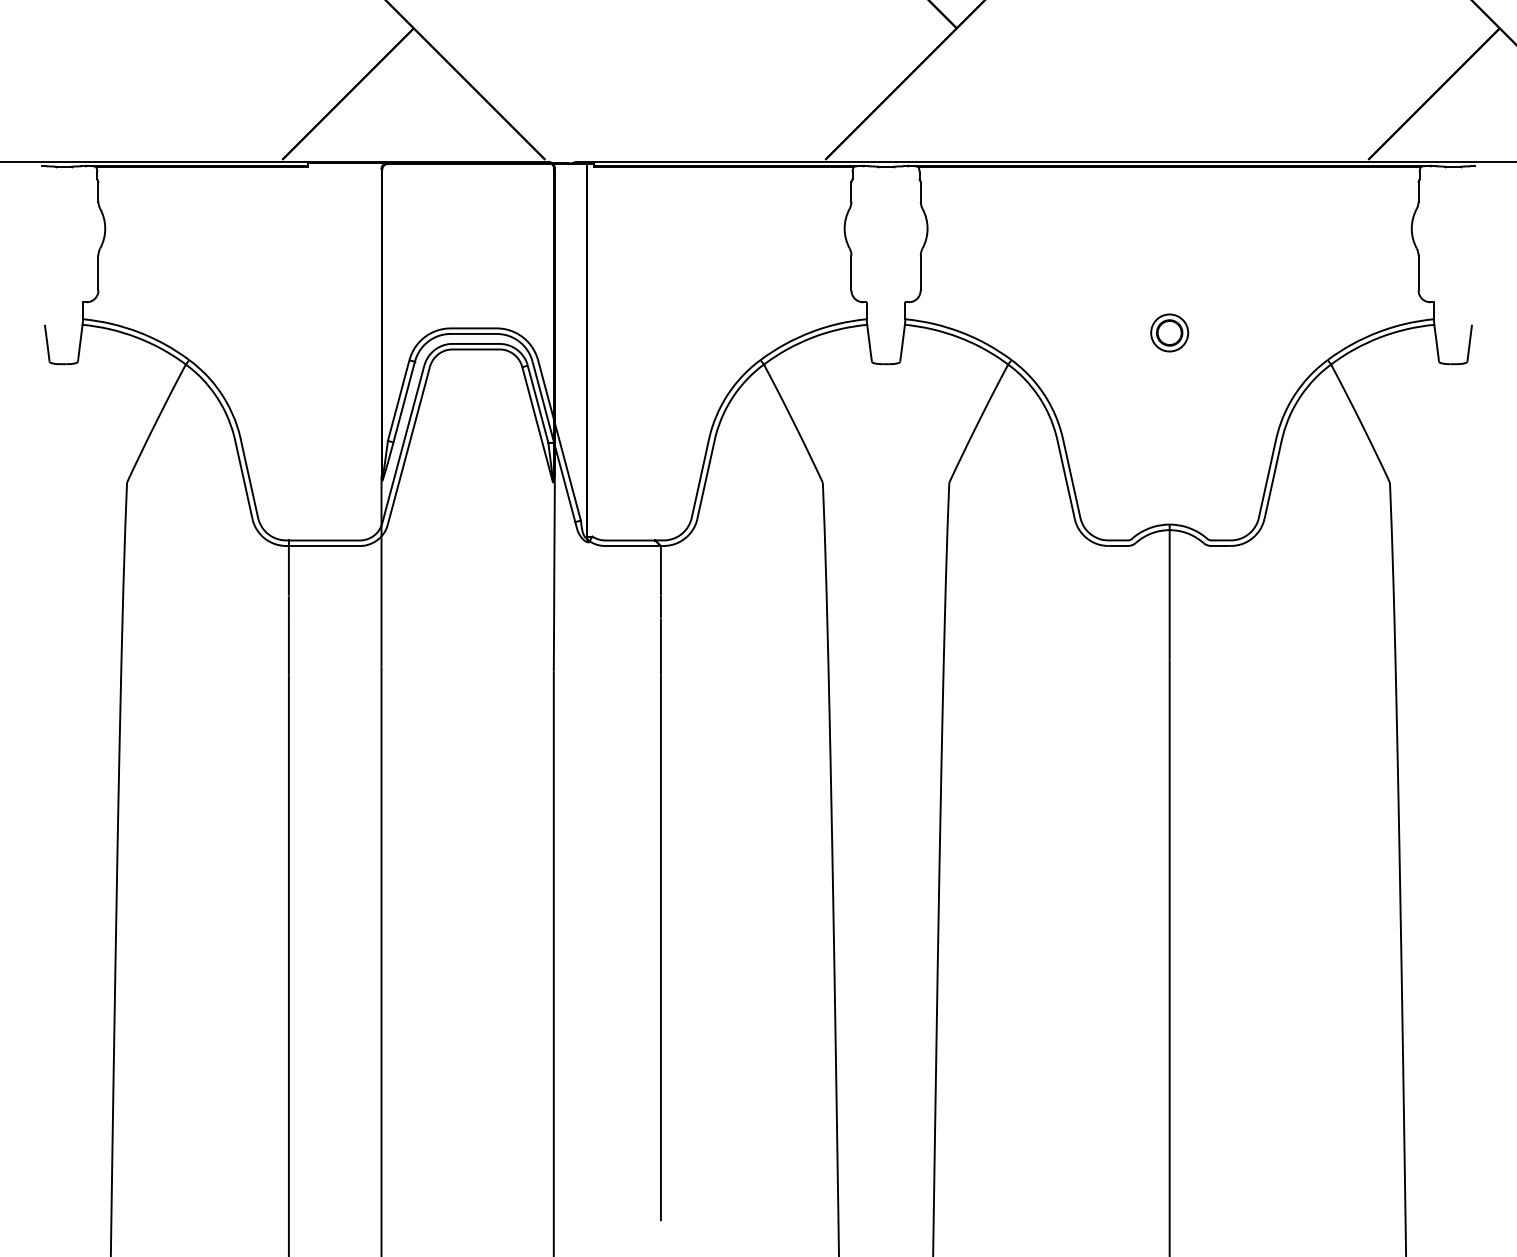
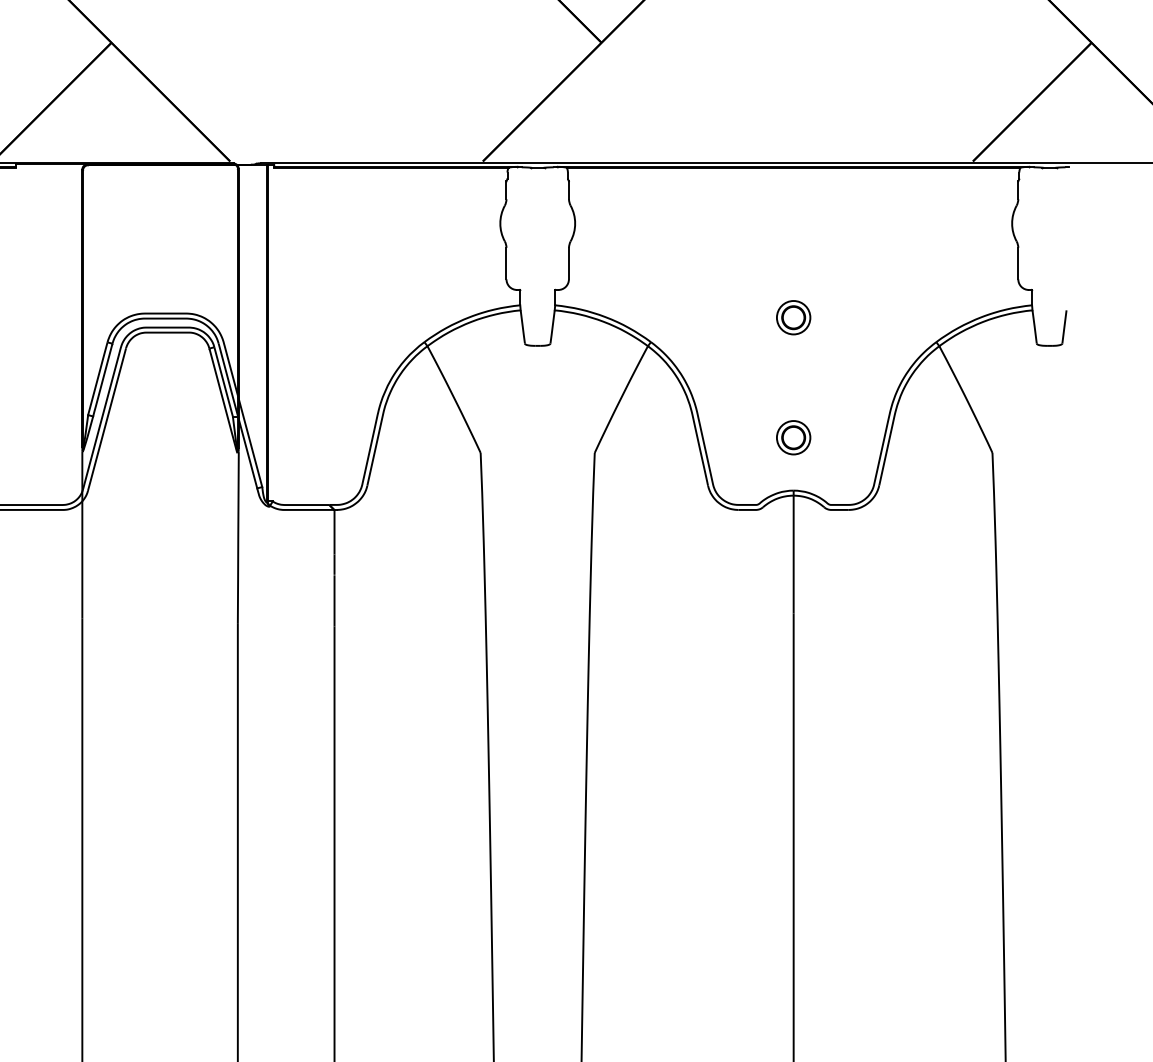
part: (1169, 465) -> (793, 437), added

